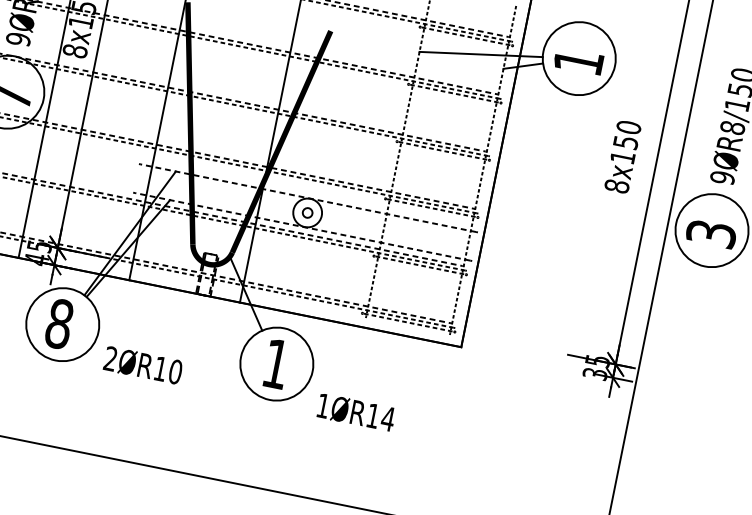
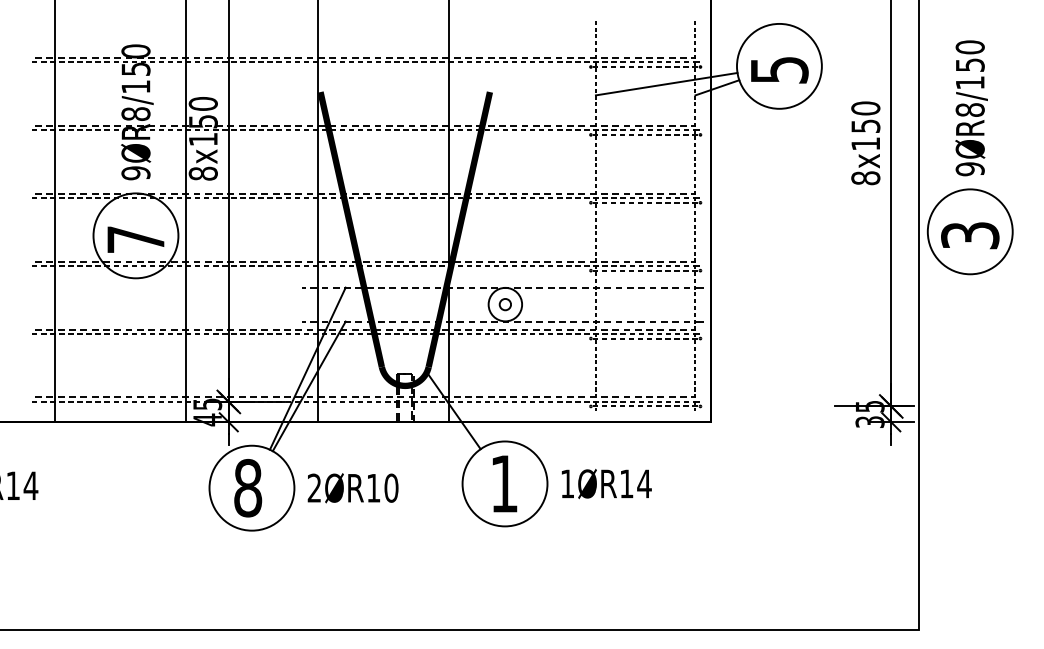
text: (578, 62) -> (779, 70), 1 -> 5
text: (622, 157) -> (865, 143), moved
text: (142, 365) -> (352, 488), moved
text: (356, 412) -> (606, 483), moved

